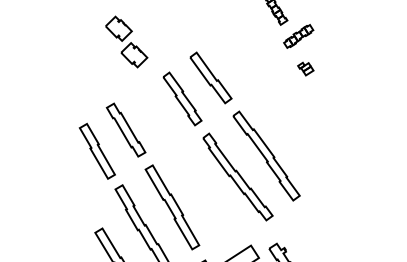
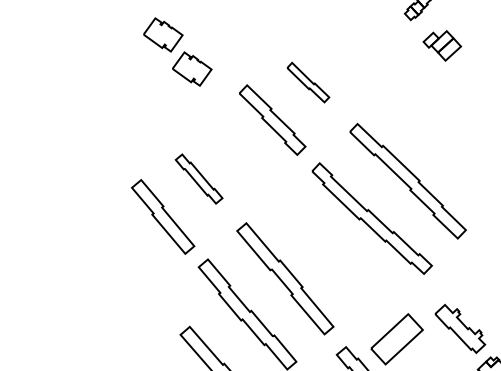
part: (305, 68) -> (442, 45), size x1.6
part: (210, 77) -> (307, 82), size x0.6
part: (125, 129) -> (198, 178), size x0.7

